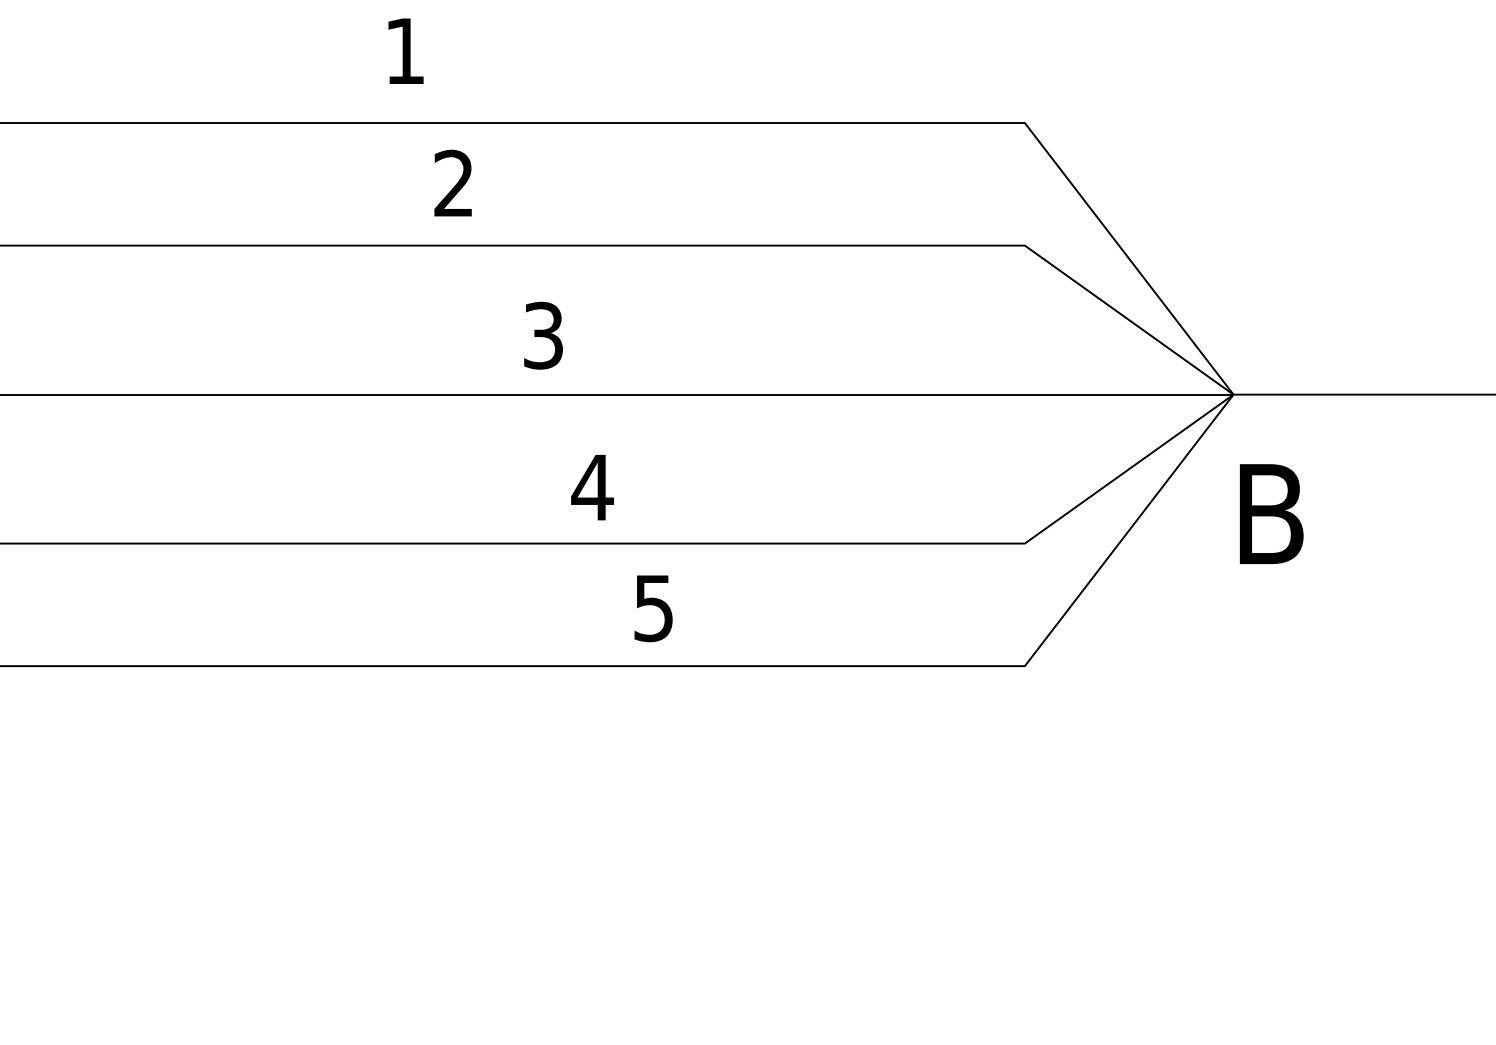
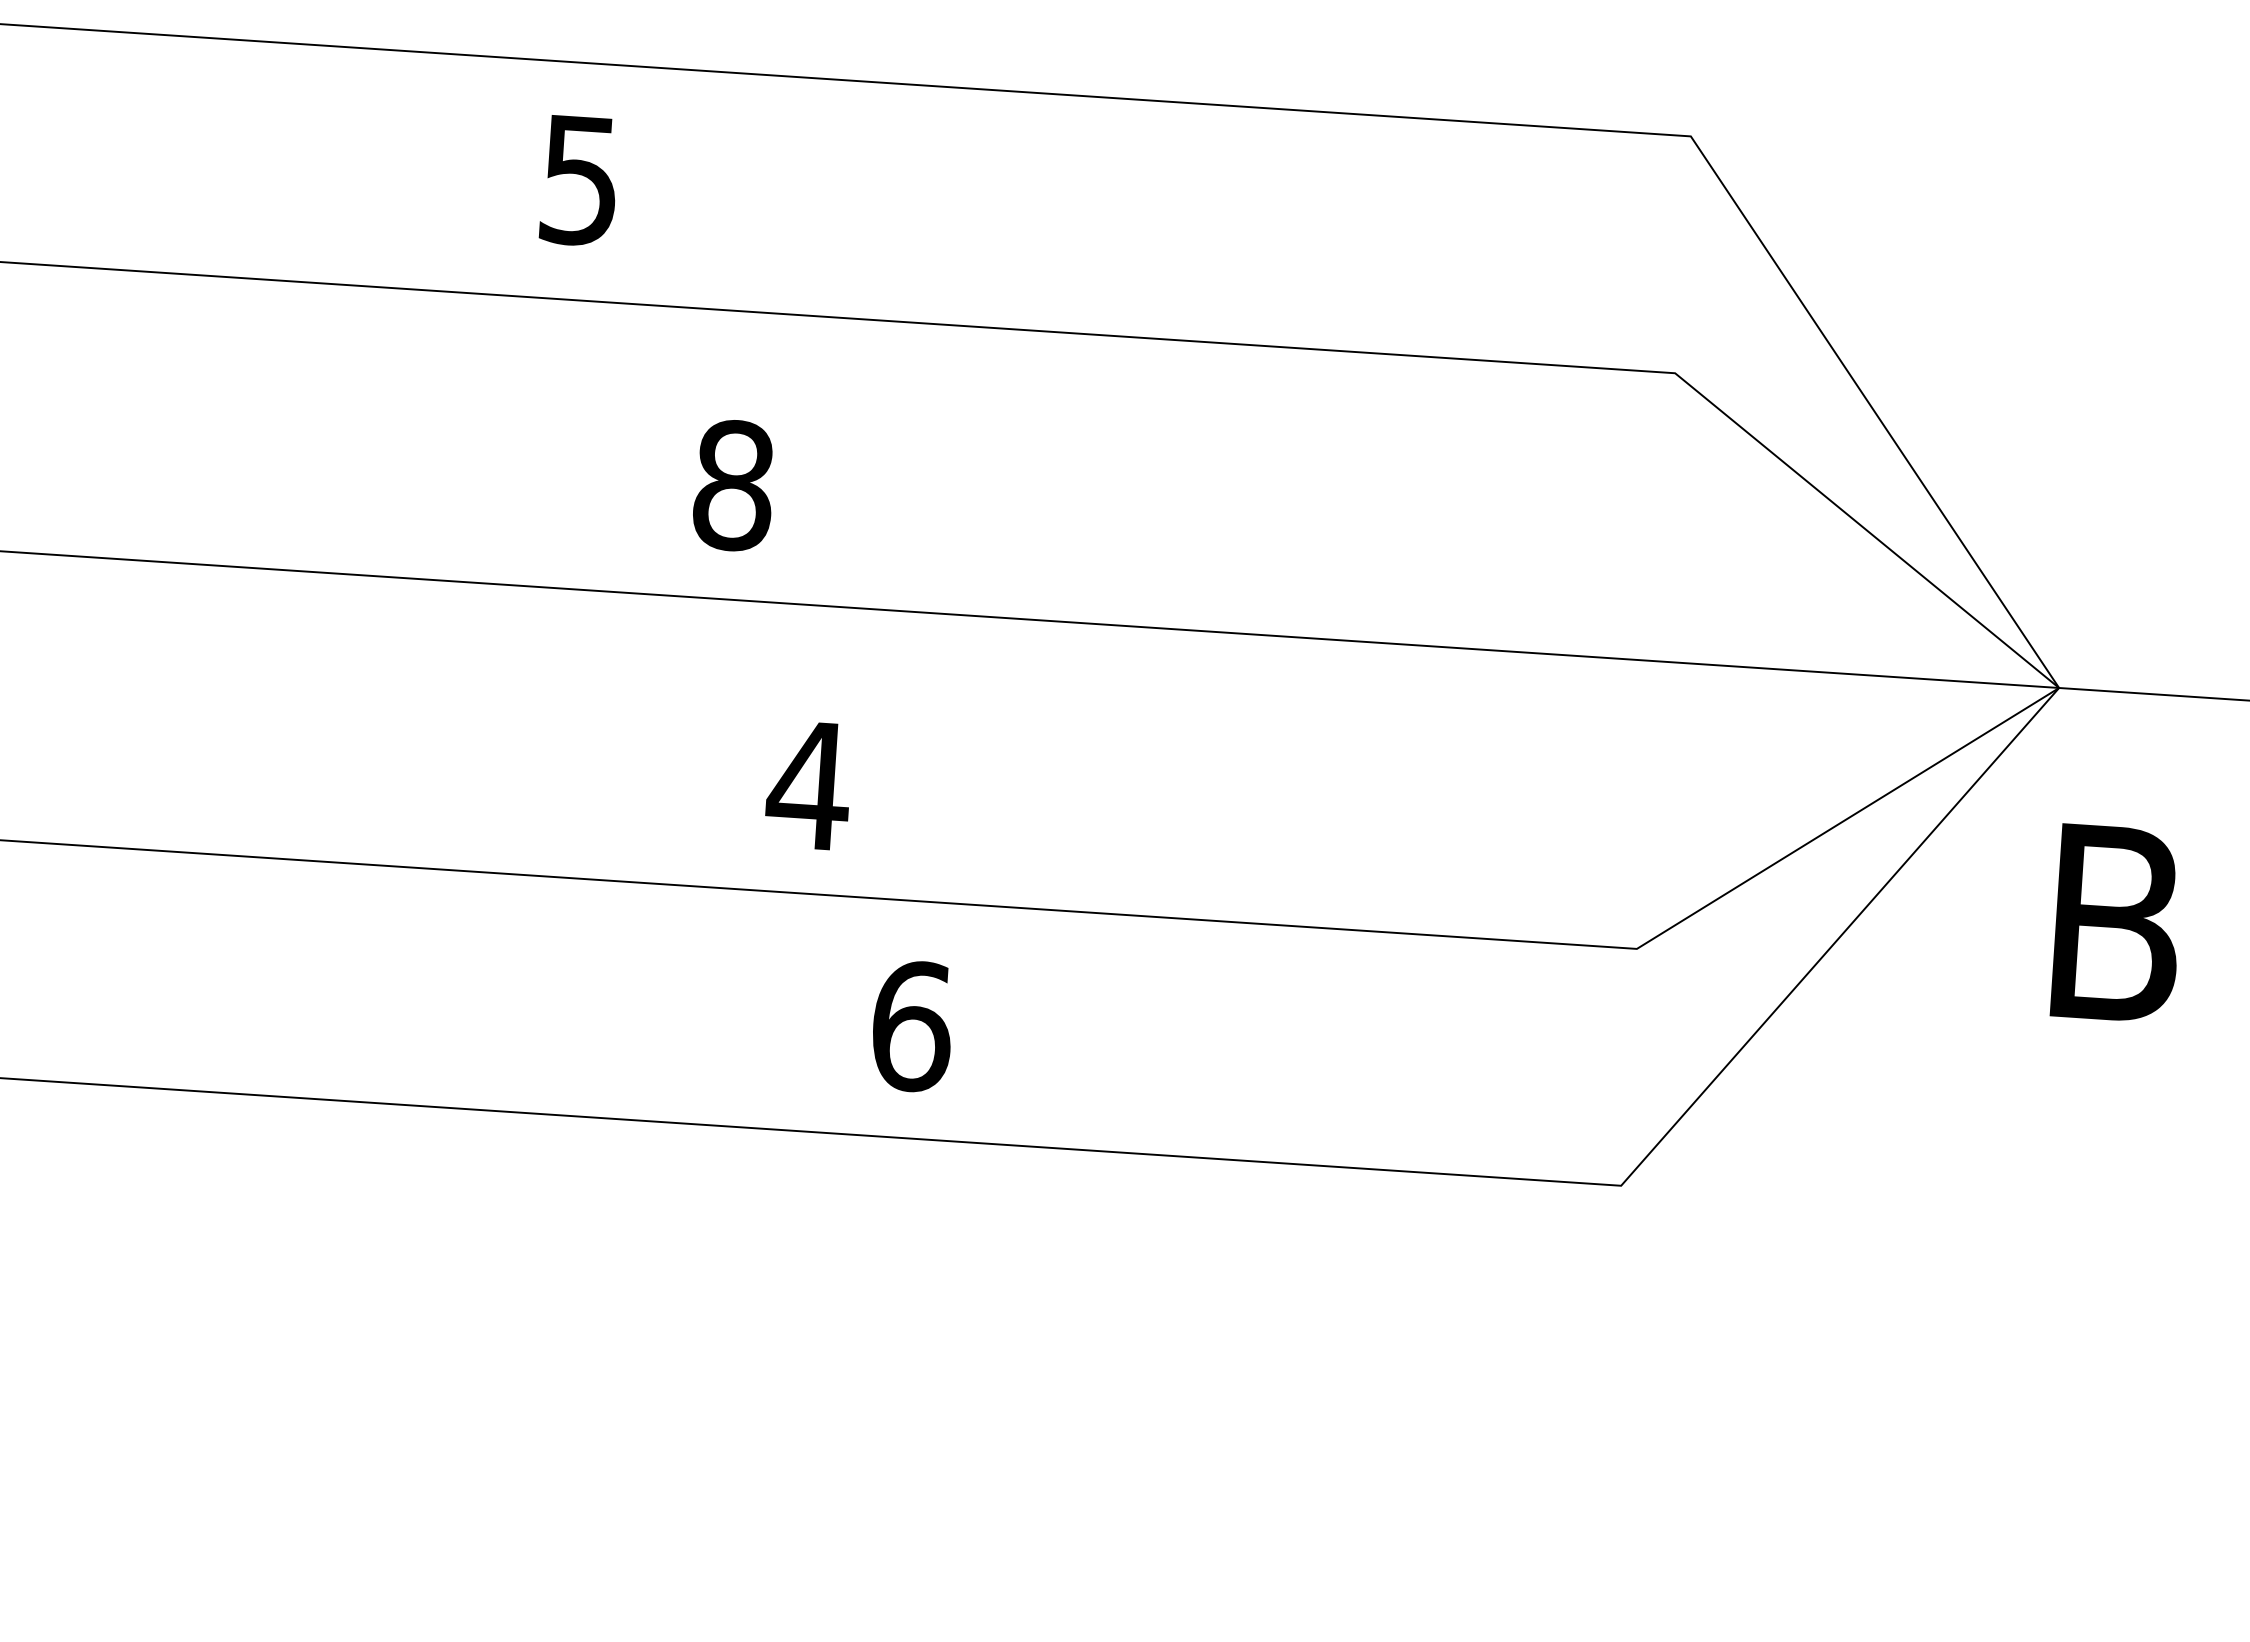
text: (453, 183) -> (579, 179), 2 -> 5
text: (543, 335) -> (733, 485), 3 -> 8
text: (654, 608) -> (912, 1026), 5 -> 6

